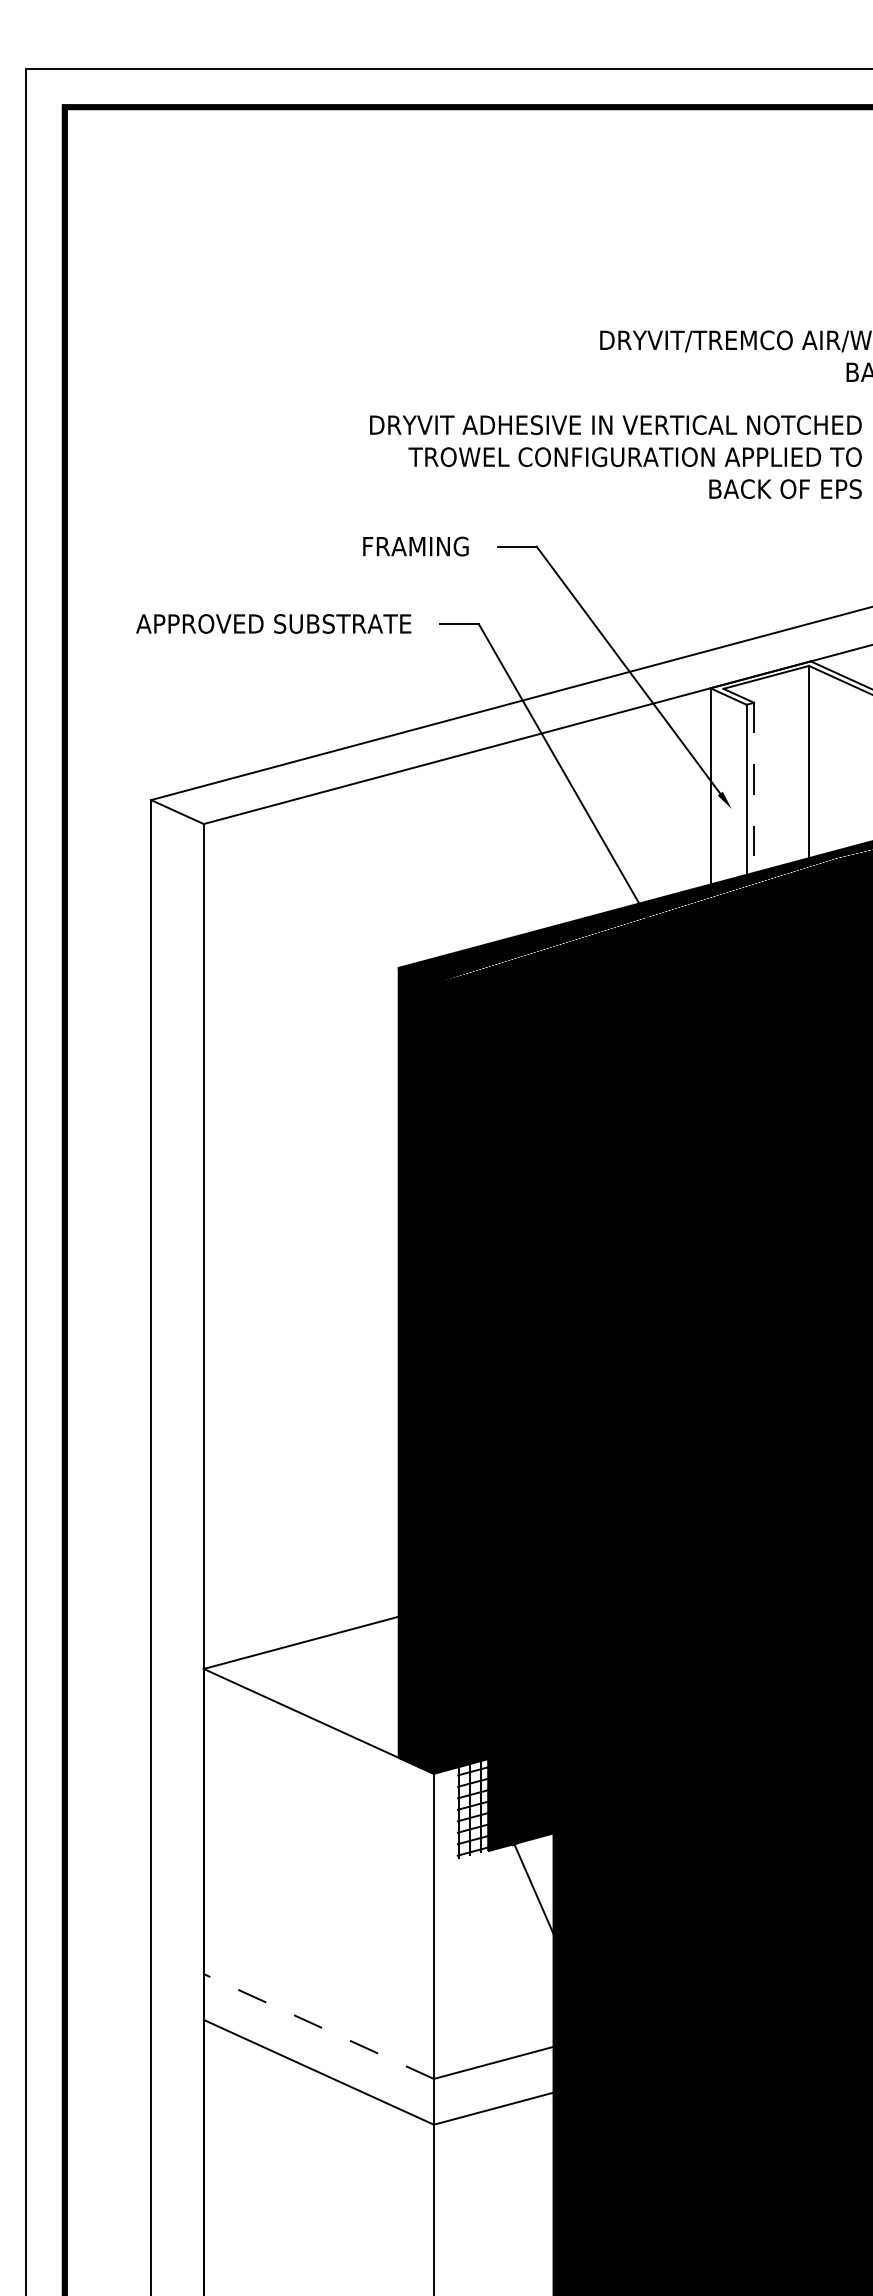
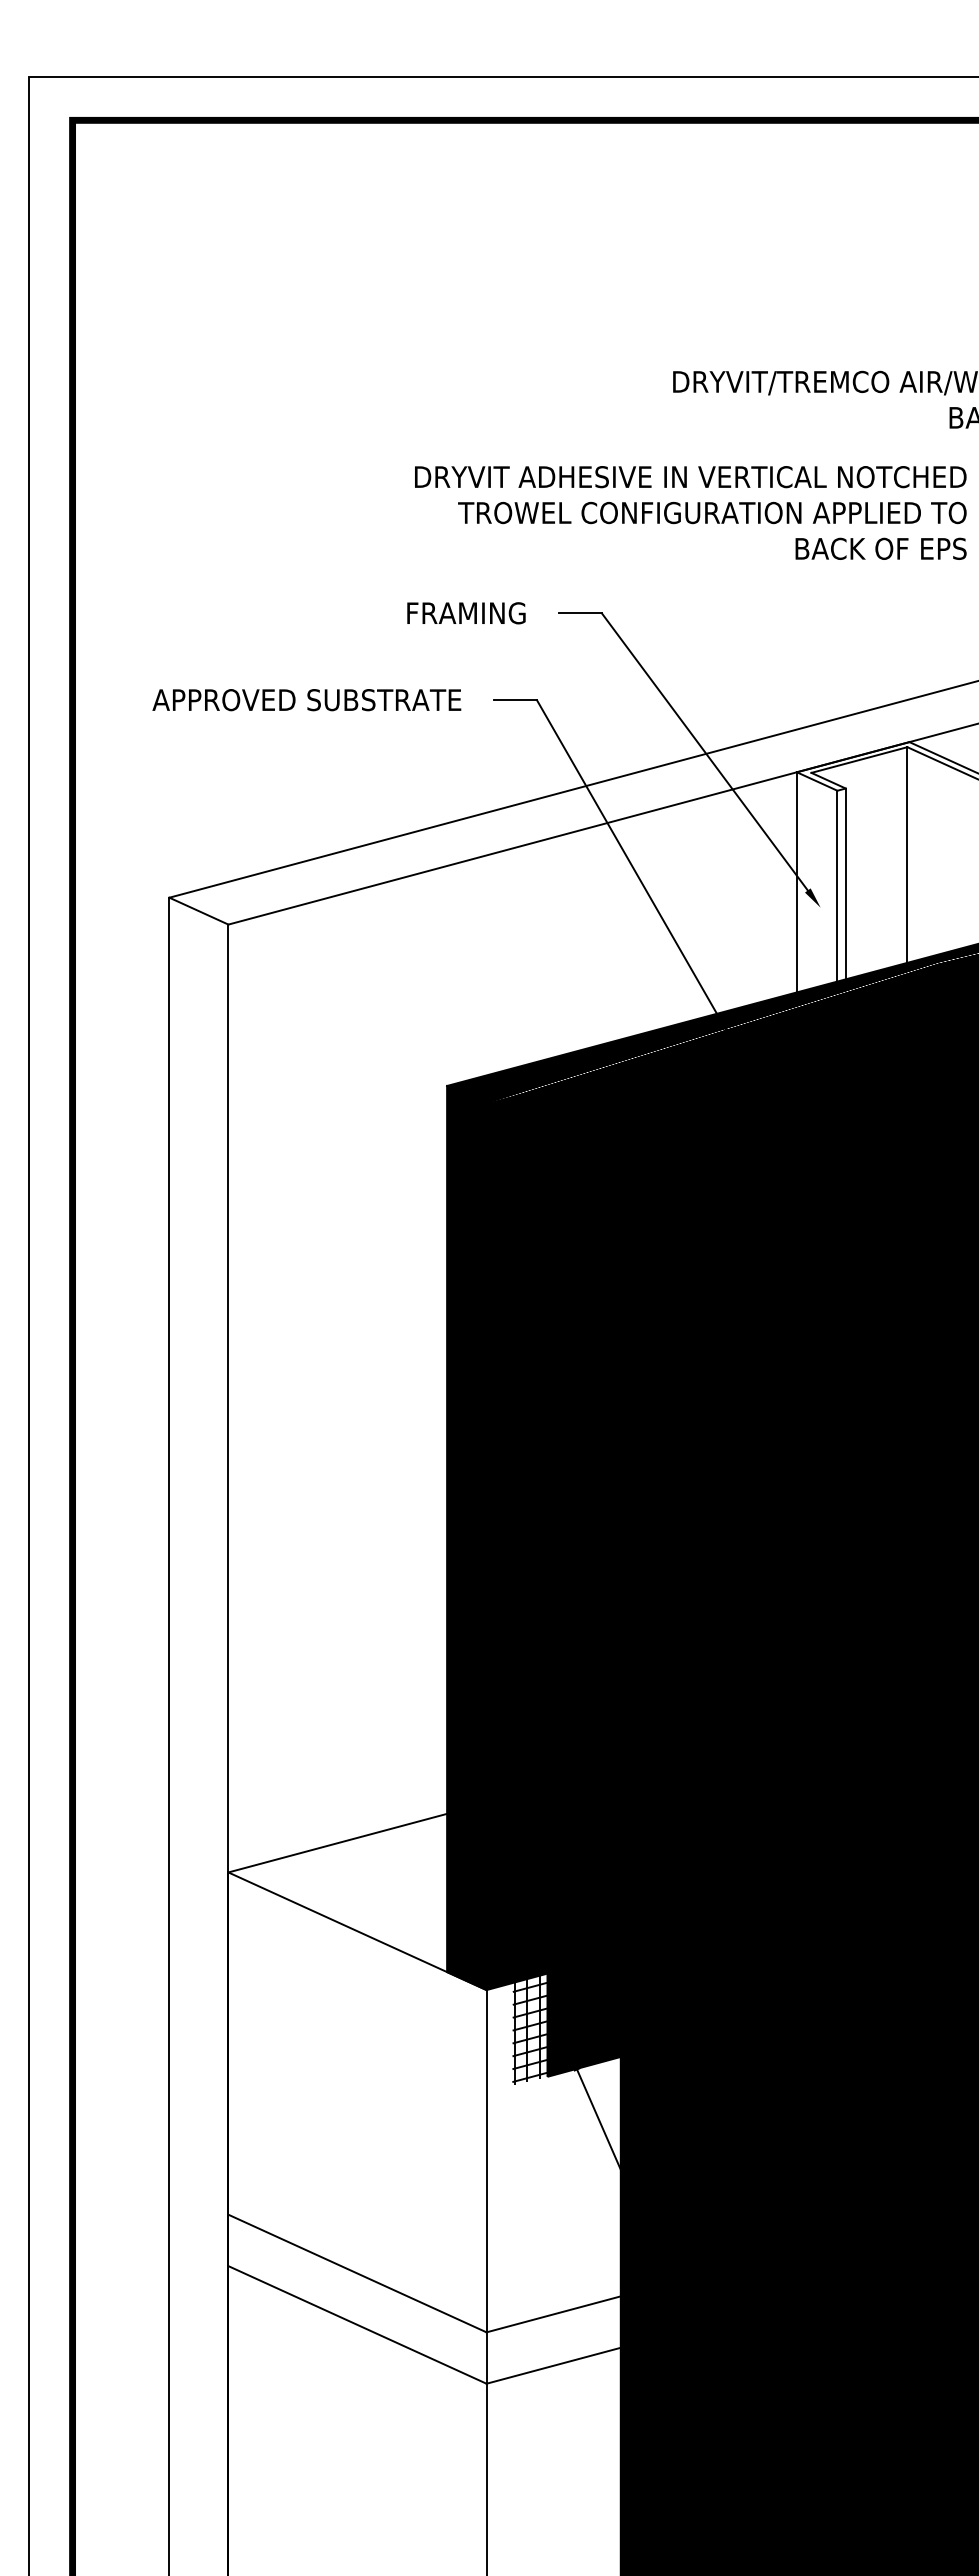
line: (753, 788) -> (845, 884), dashed -> solid
line: (318, 2026) -> (357, 2273), dashed -> solid

